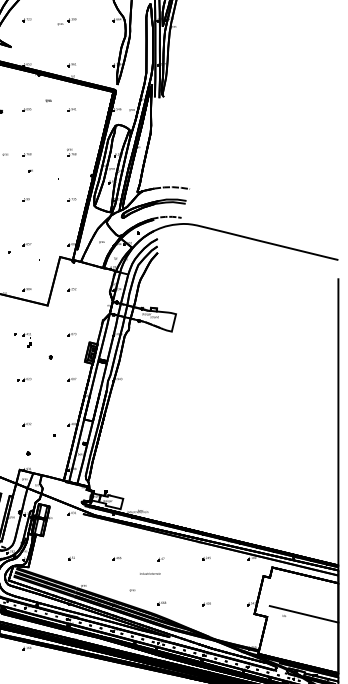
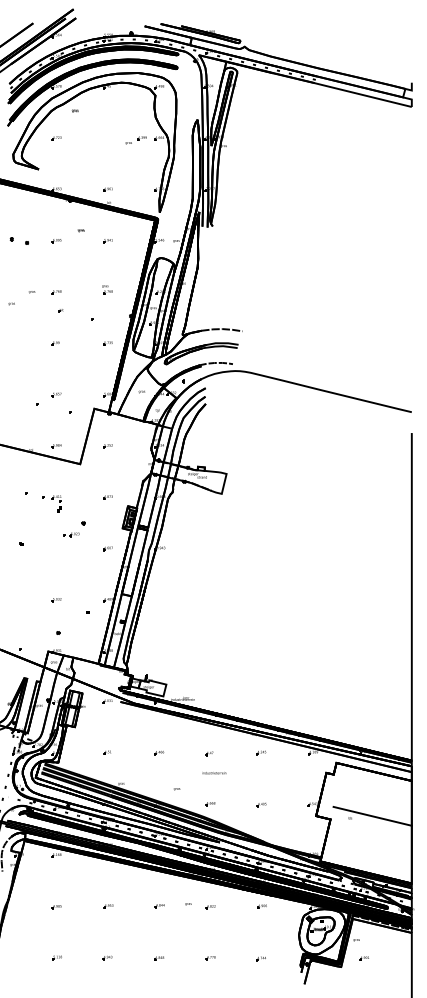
part: (66, 21) -> (135, 140), moved
part: (24, 379) -> (71, 534), moved
text: (150, 574) -> (214, 773), moved

